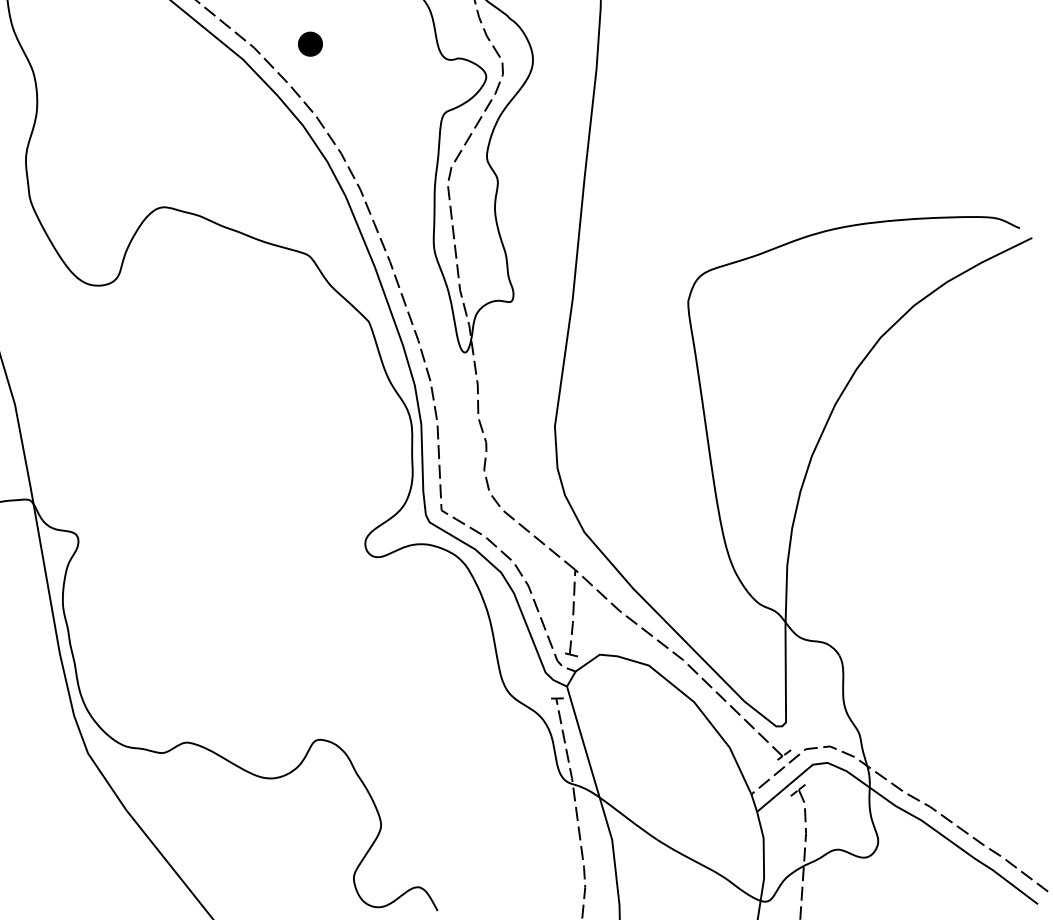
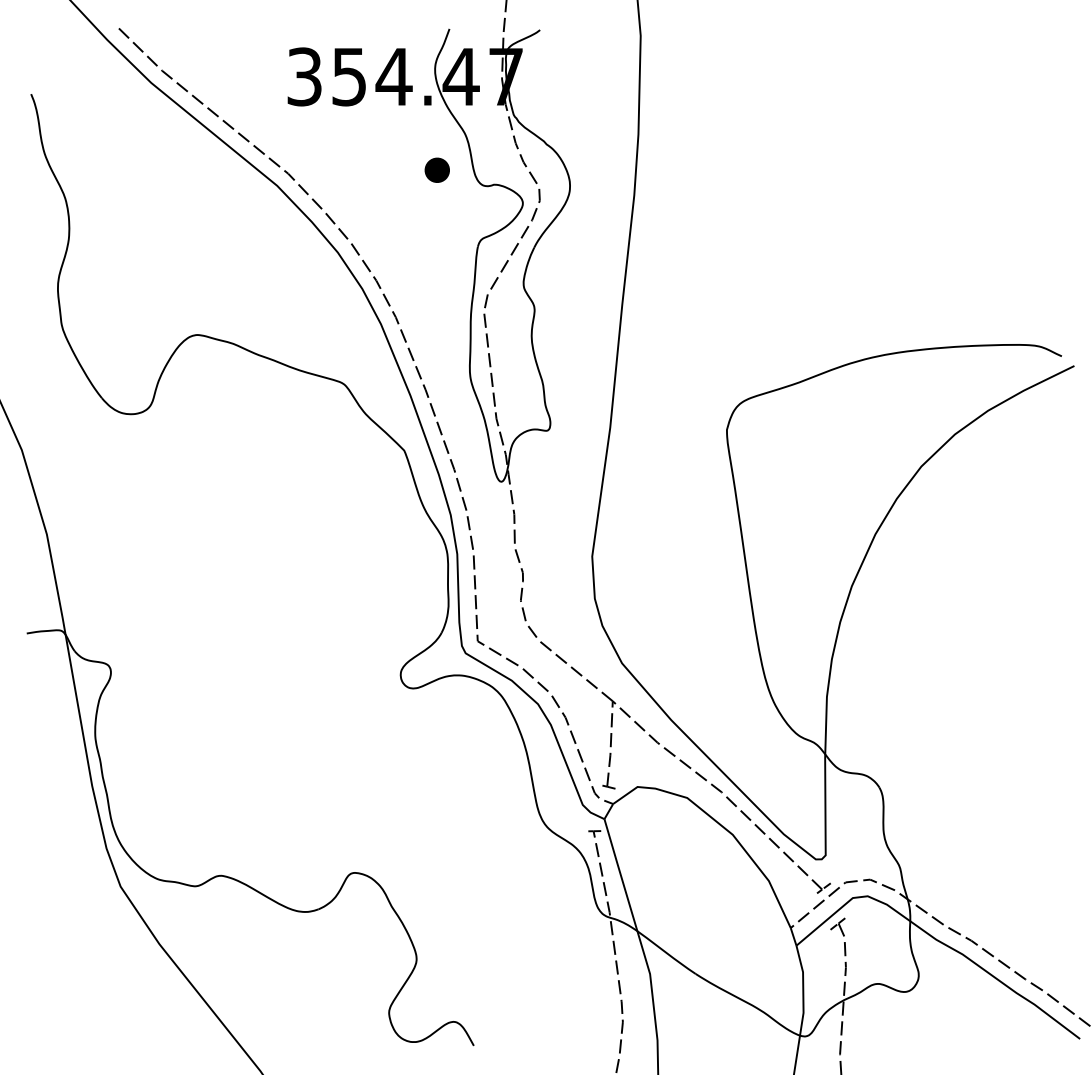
part: (309, 43) -> (436, 169), moved

